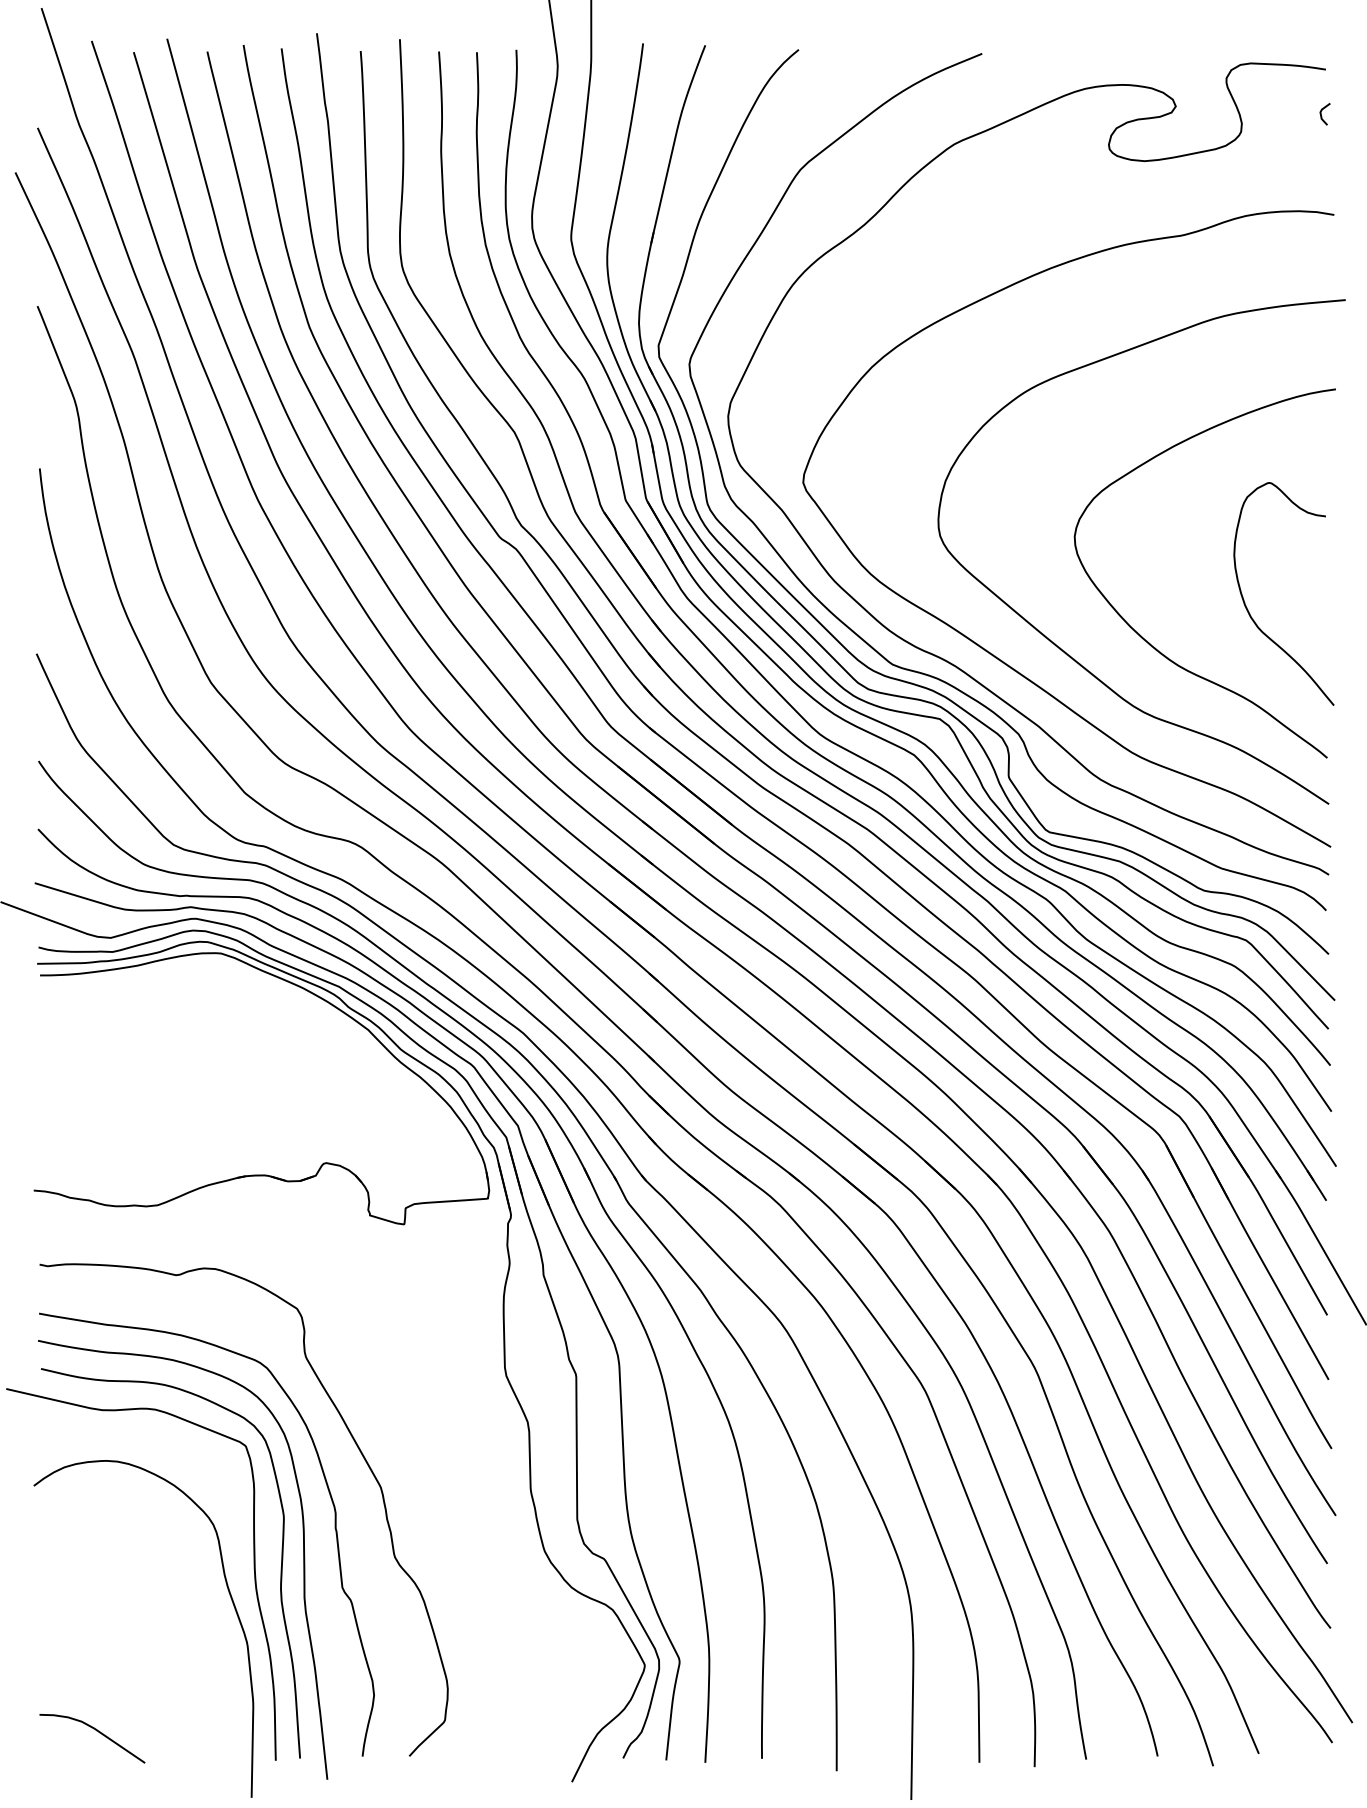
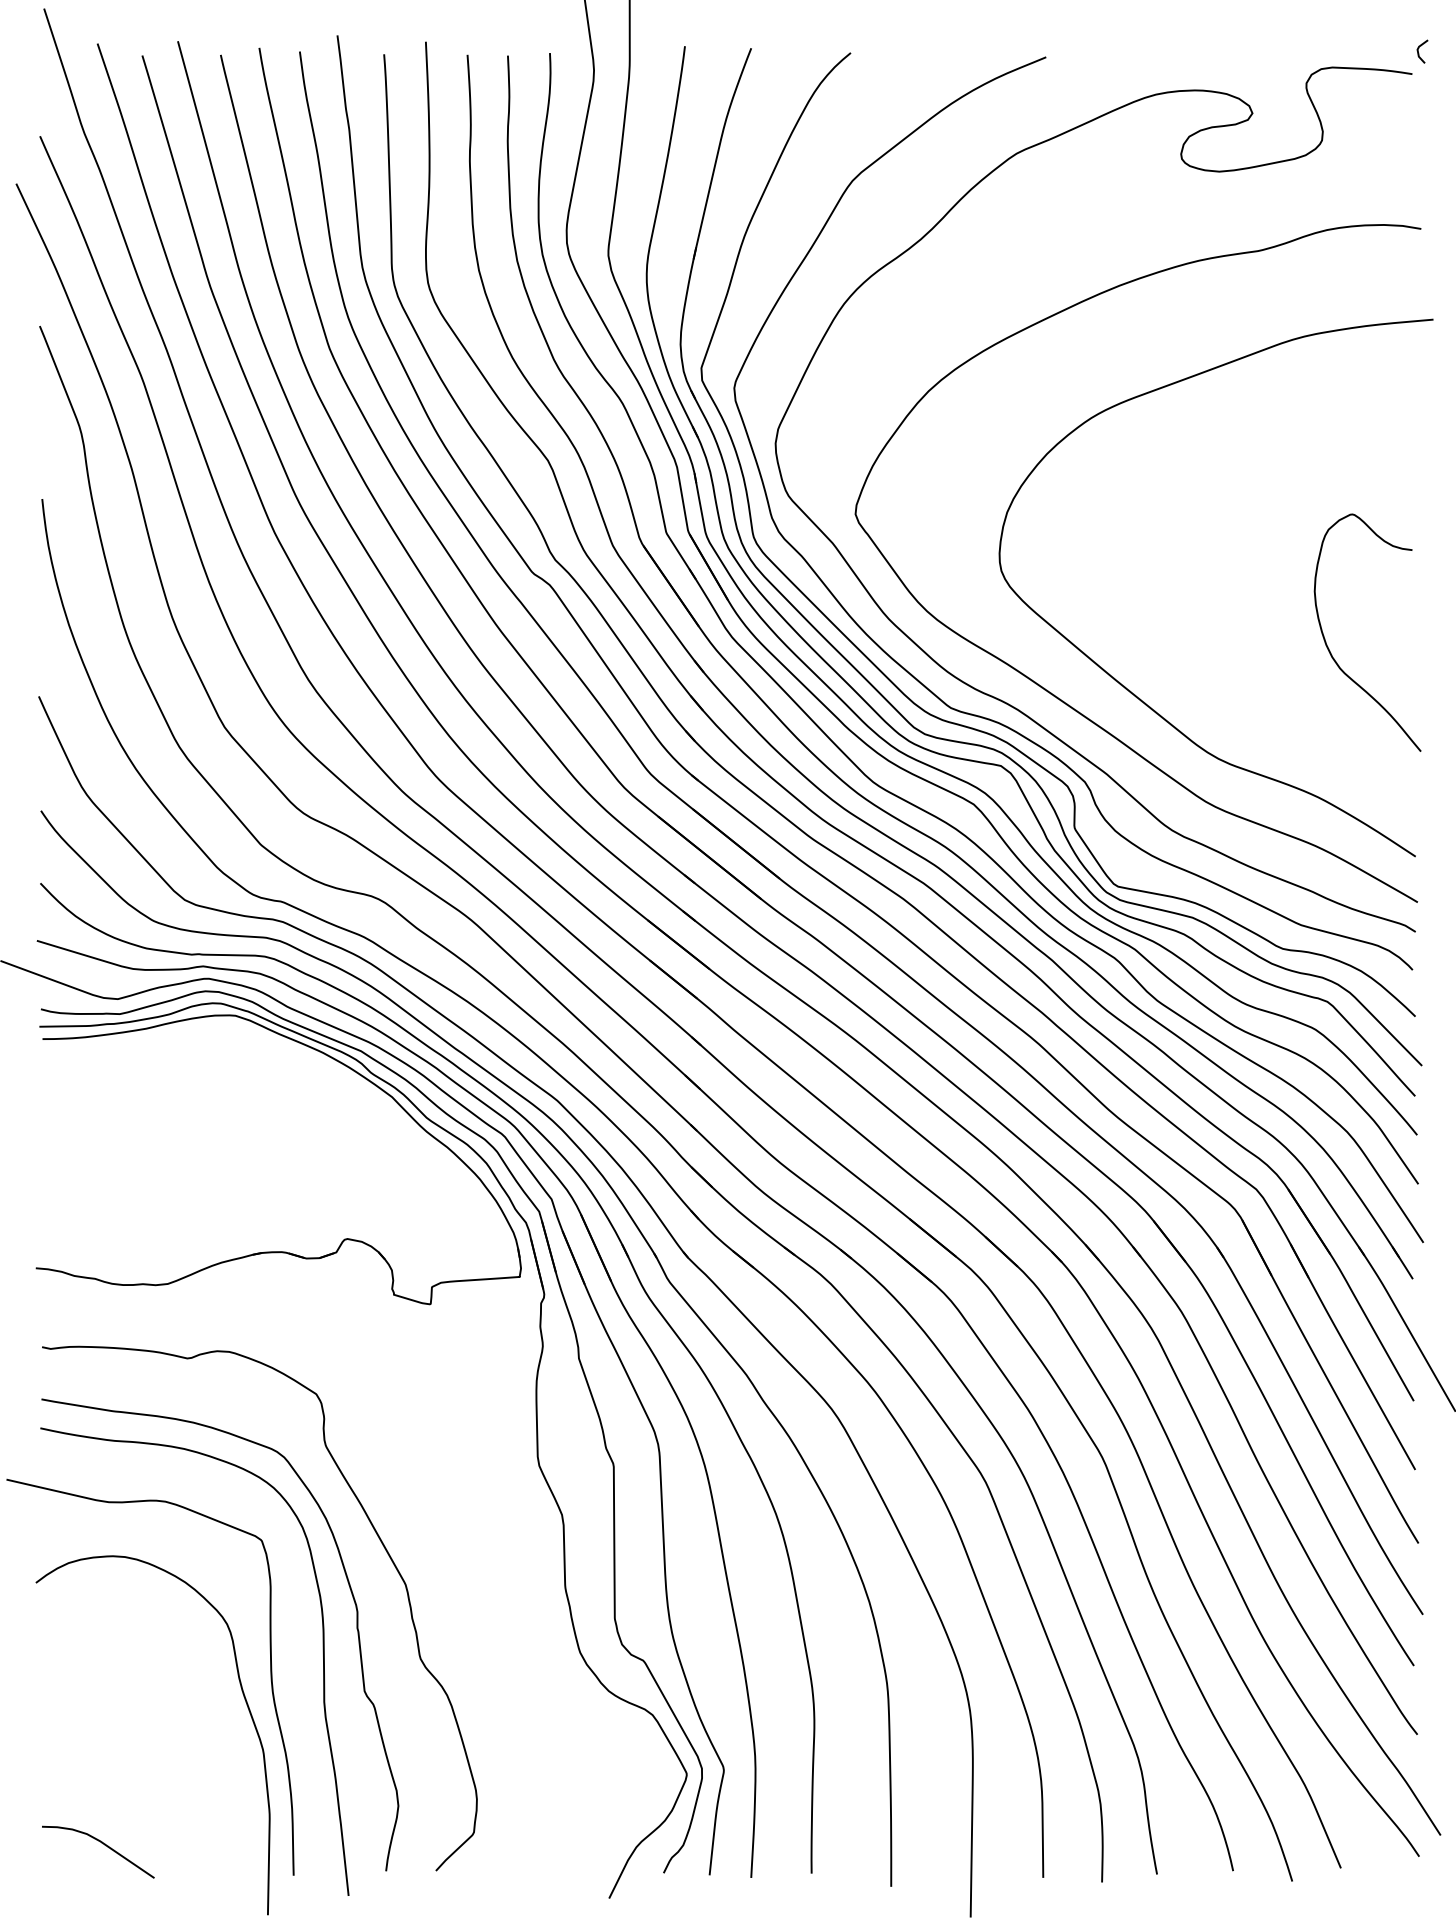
line: (1322, 115) -> (1419, 53), moved
curve: (1148, 641) -> (1223, 683), removed
curve: (280, 1573) -> (298, 1676), removed

